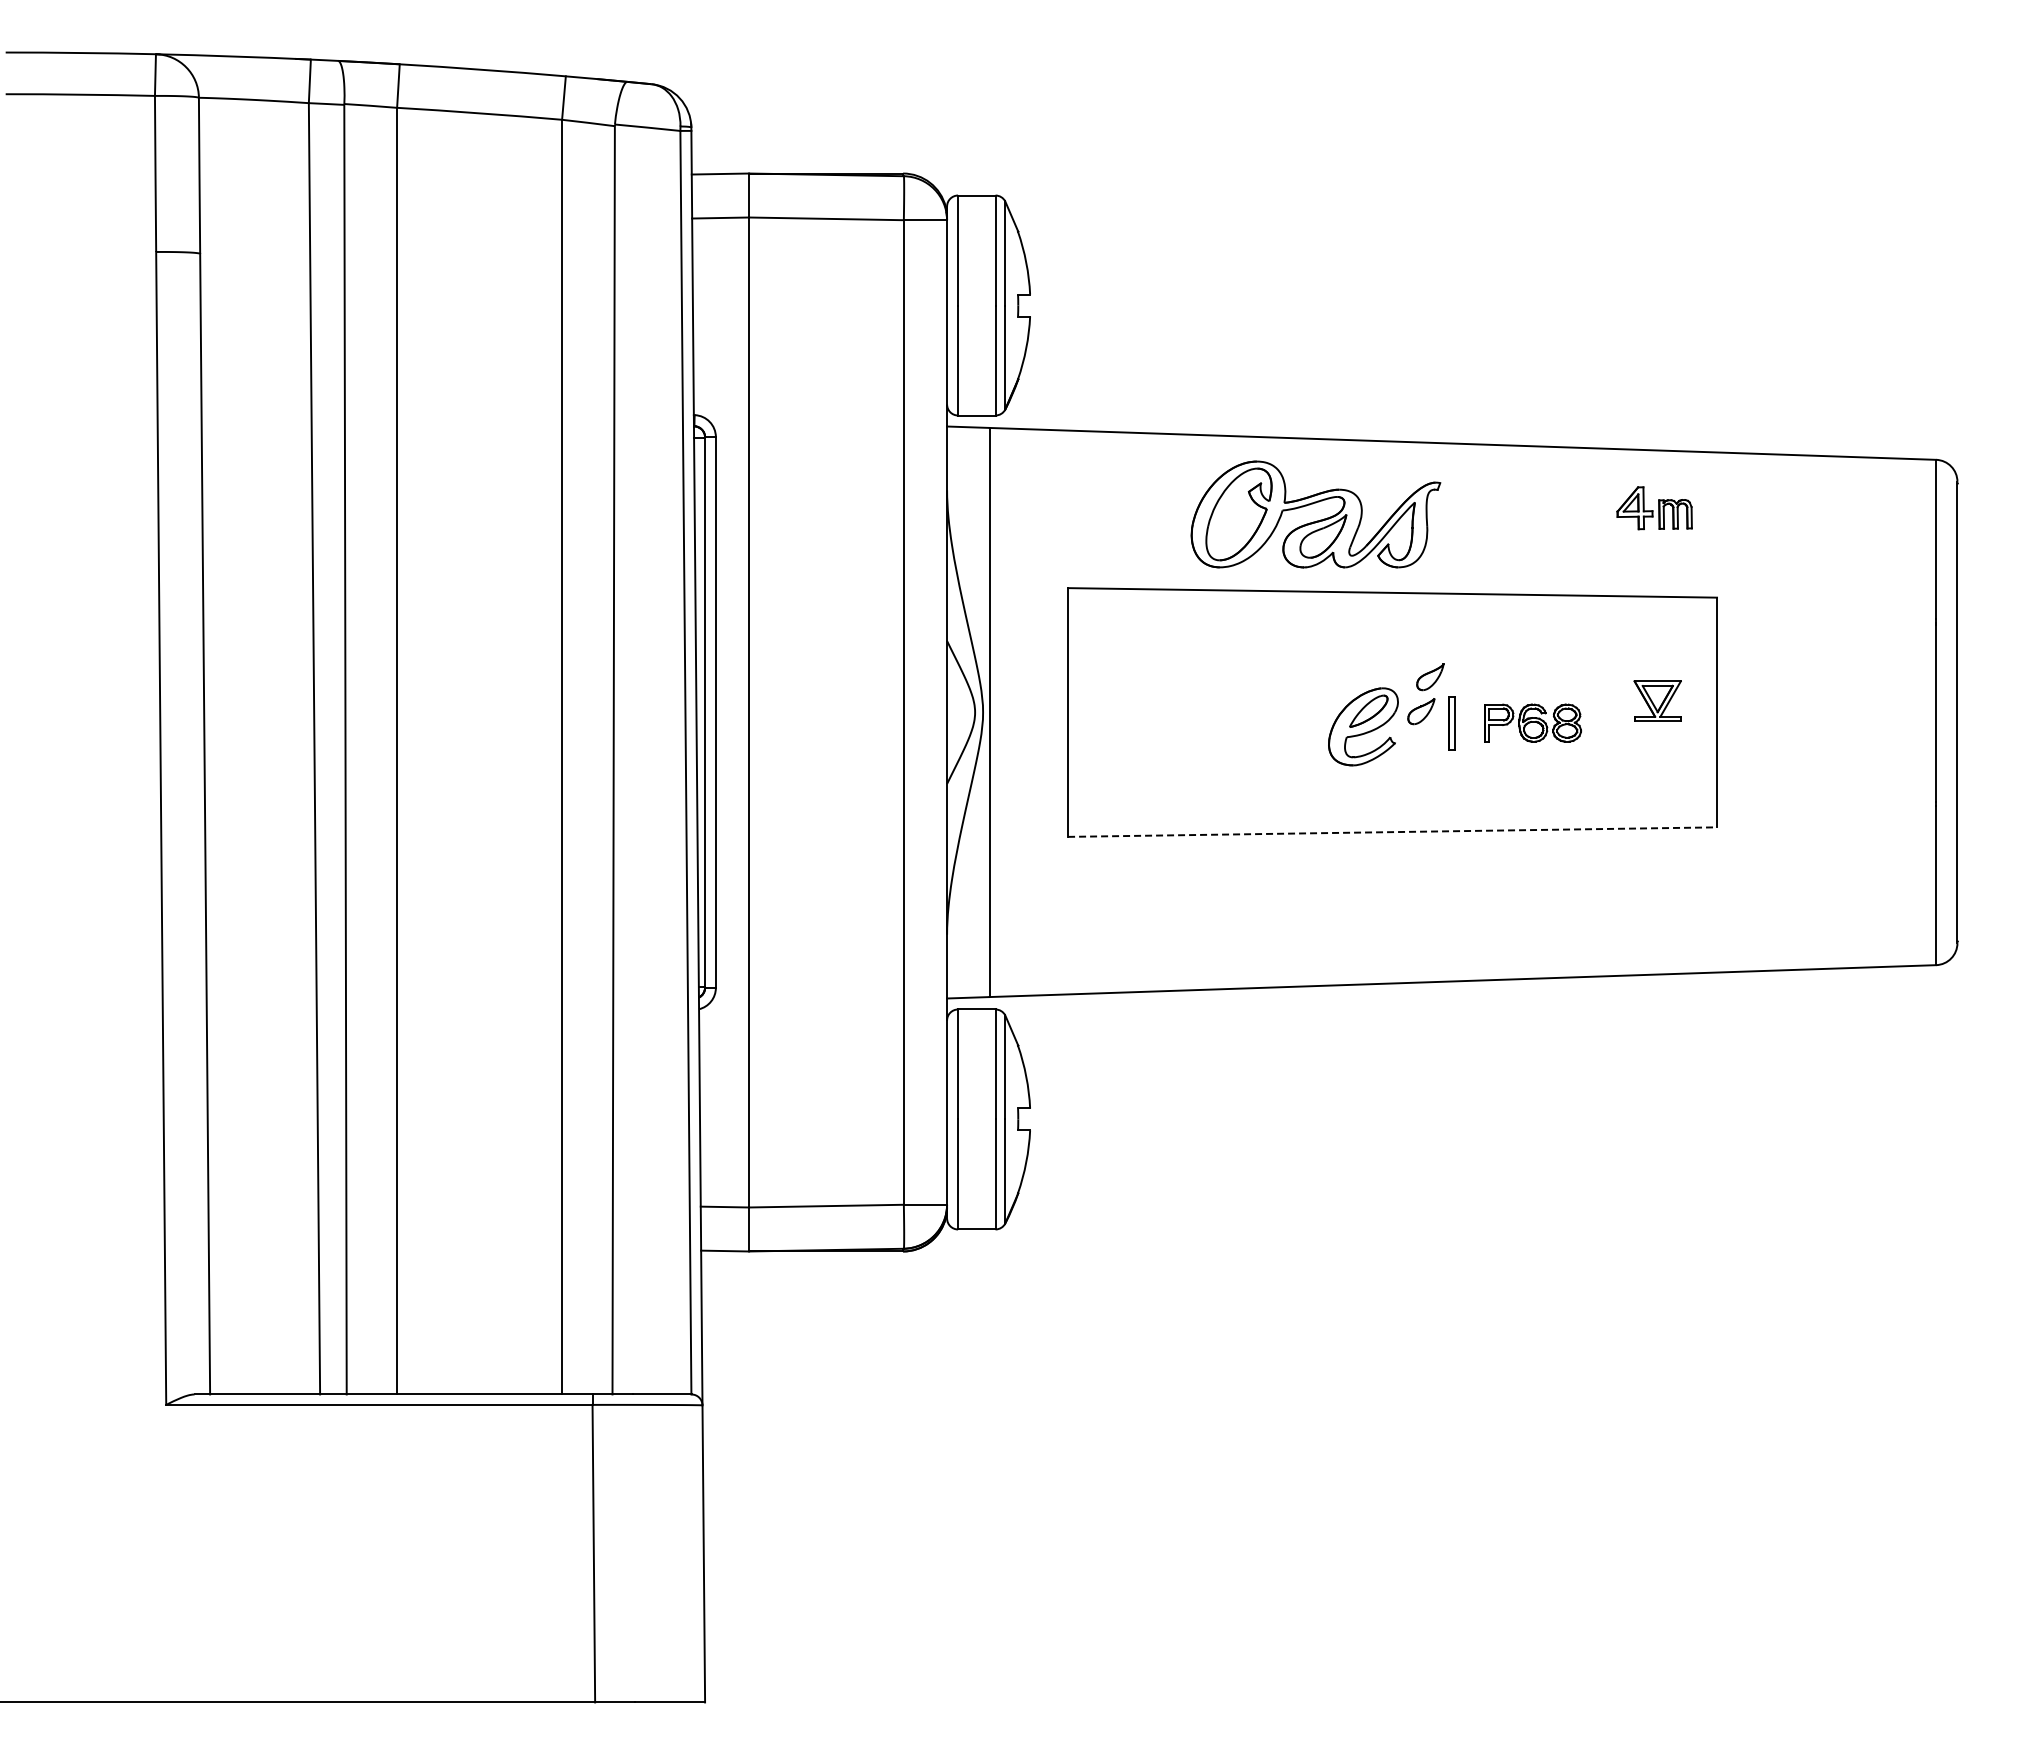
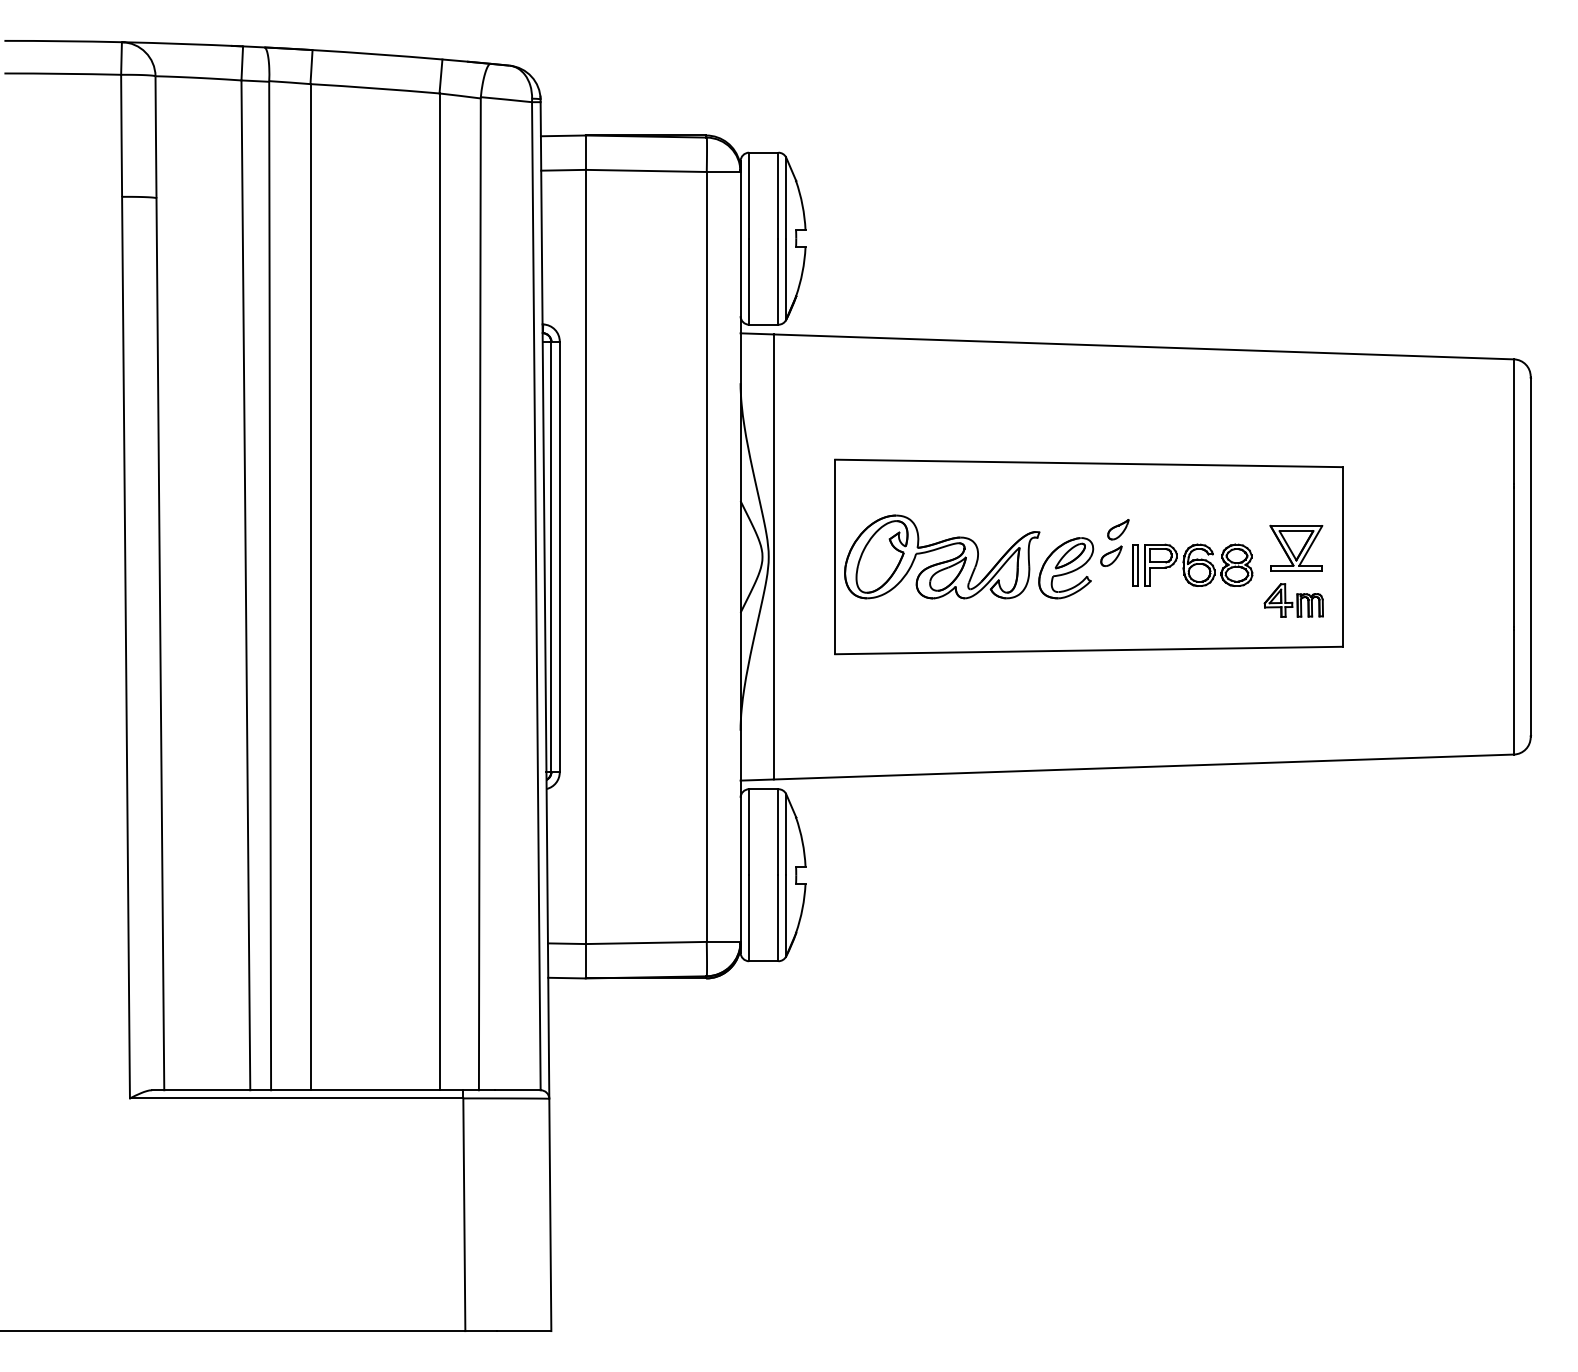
part: (1654, 508) -> (1293, 600), moved
part: (1316, 520) -> (942, 561), moved
part: (1657, 700) -> (1296, 547), size x1.43
part: (1532, 722) -> (1198, 564), size x1.43
line: (1392, 832) -> (1088, 650), dashed -> solid

